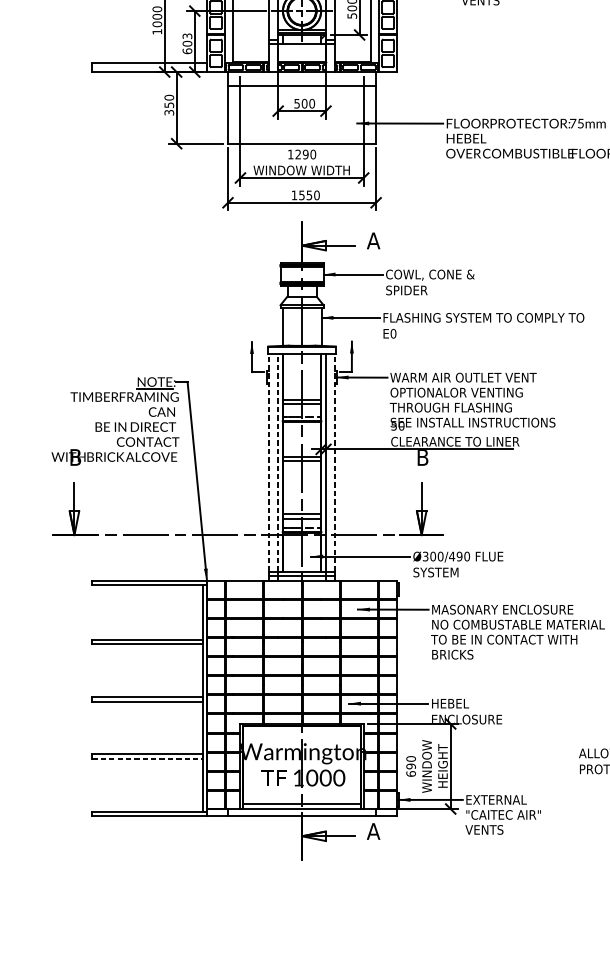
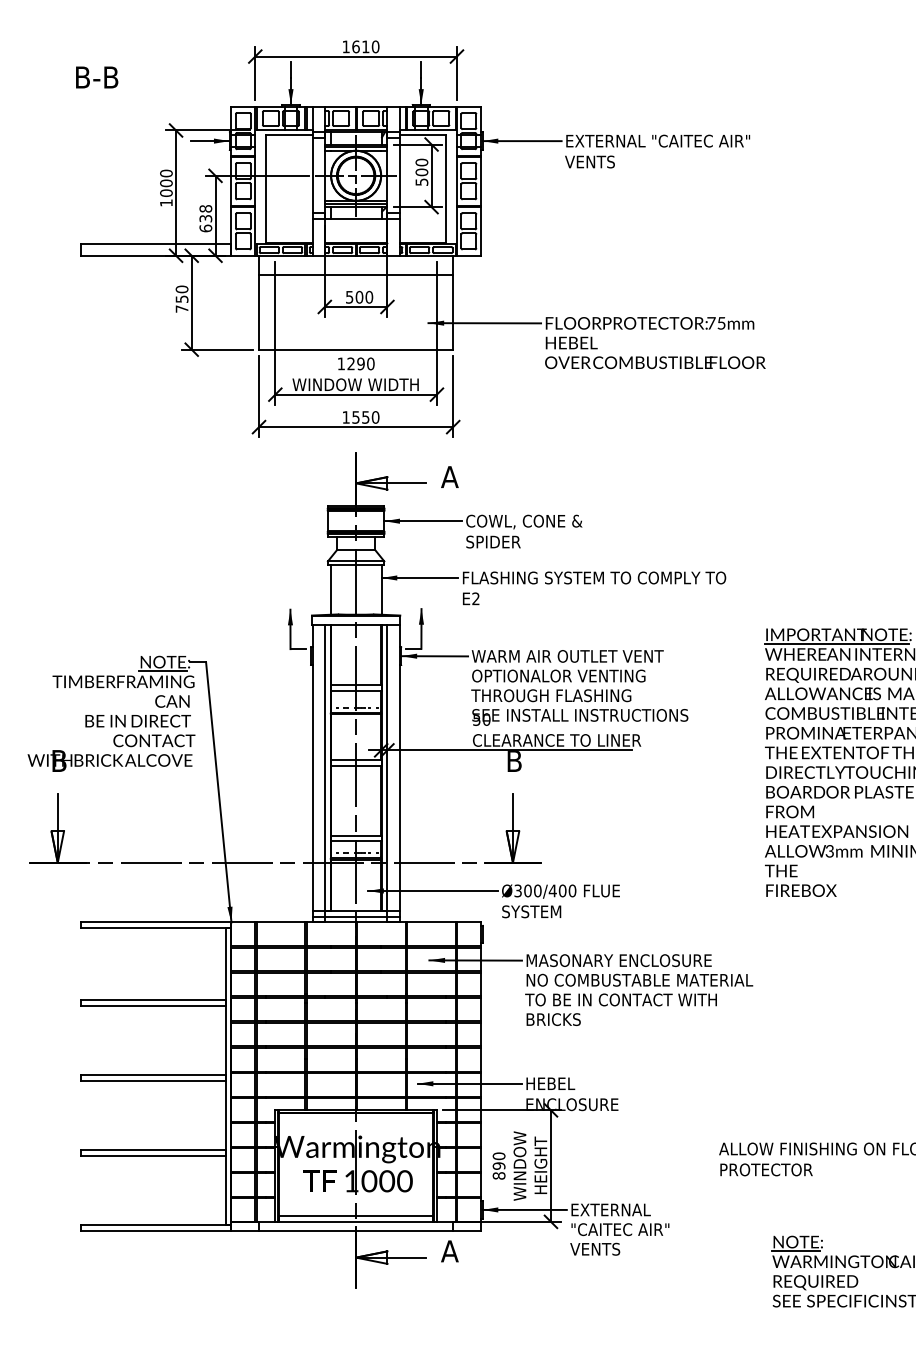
text: (187, 39) -> (205, 213), 603 -> 638
text: (168, 112) -> (181, 308), 350 -> 750
text: (393, 333) -> (475, 598), E0 -> E2
line: (268, 462) -> (312, 767), dashed -> solid
line: (277, 462) -> (324, 767), dashed -> solid
line: (335, 462) -> (399, 767), dashed -> solid
text: (459, 556) -> (562, 890), Ø300/490 -> Ø300/400
line: (147, 759) -> (153, 1156), dashed -> solid
text: (410, 773) -> (498, 1175), 690 -> 890

